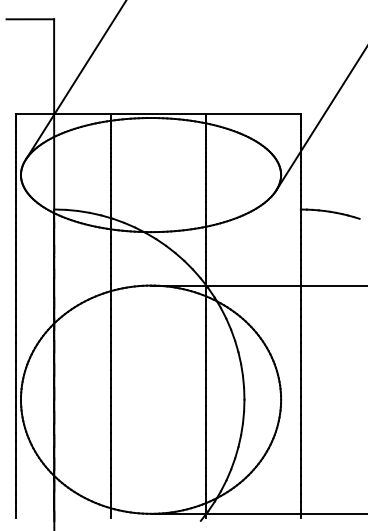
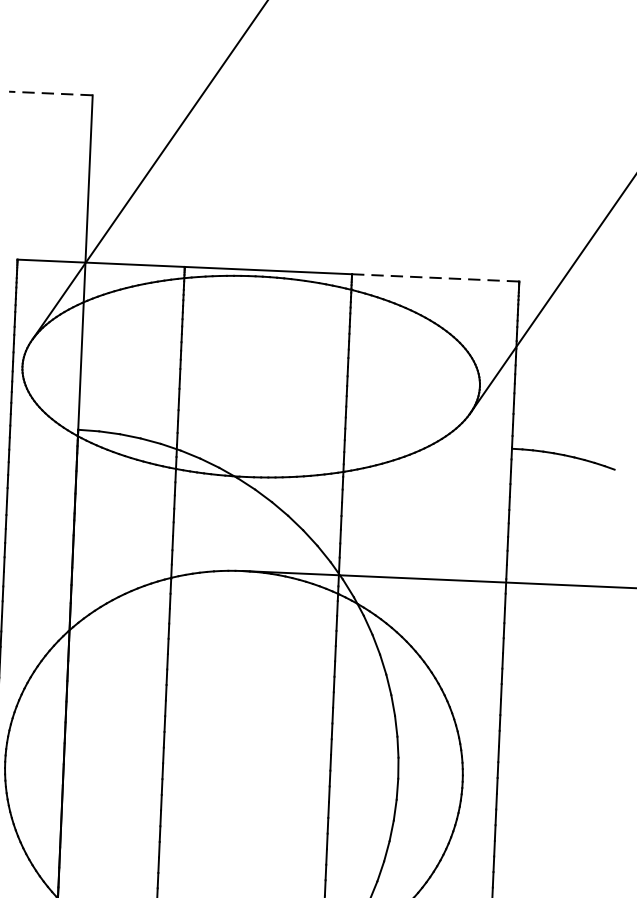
line: (30, 19) -> (51, 93), solid -> dashed
line: (253, 114) -> (436, 278), solid -> dashed

